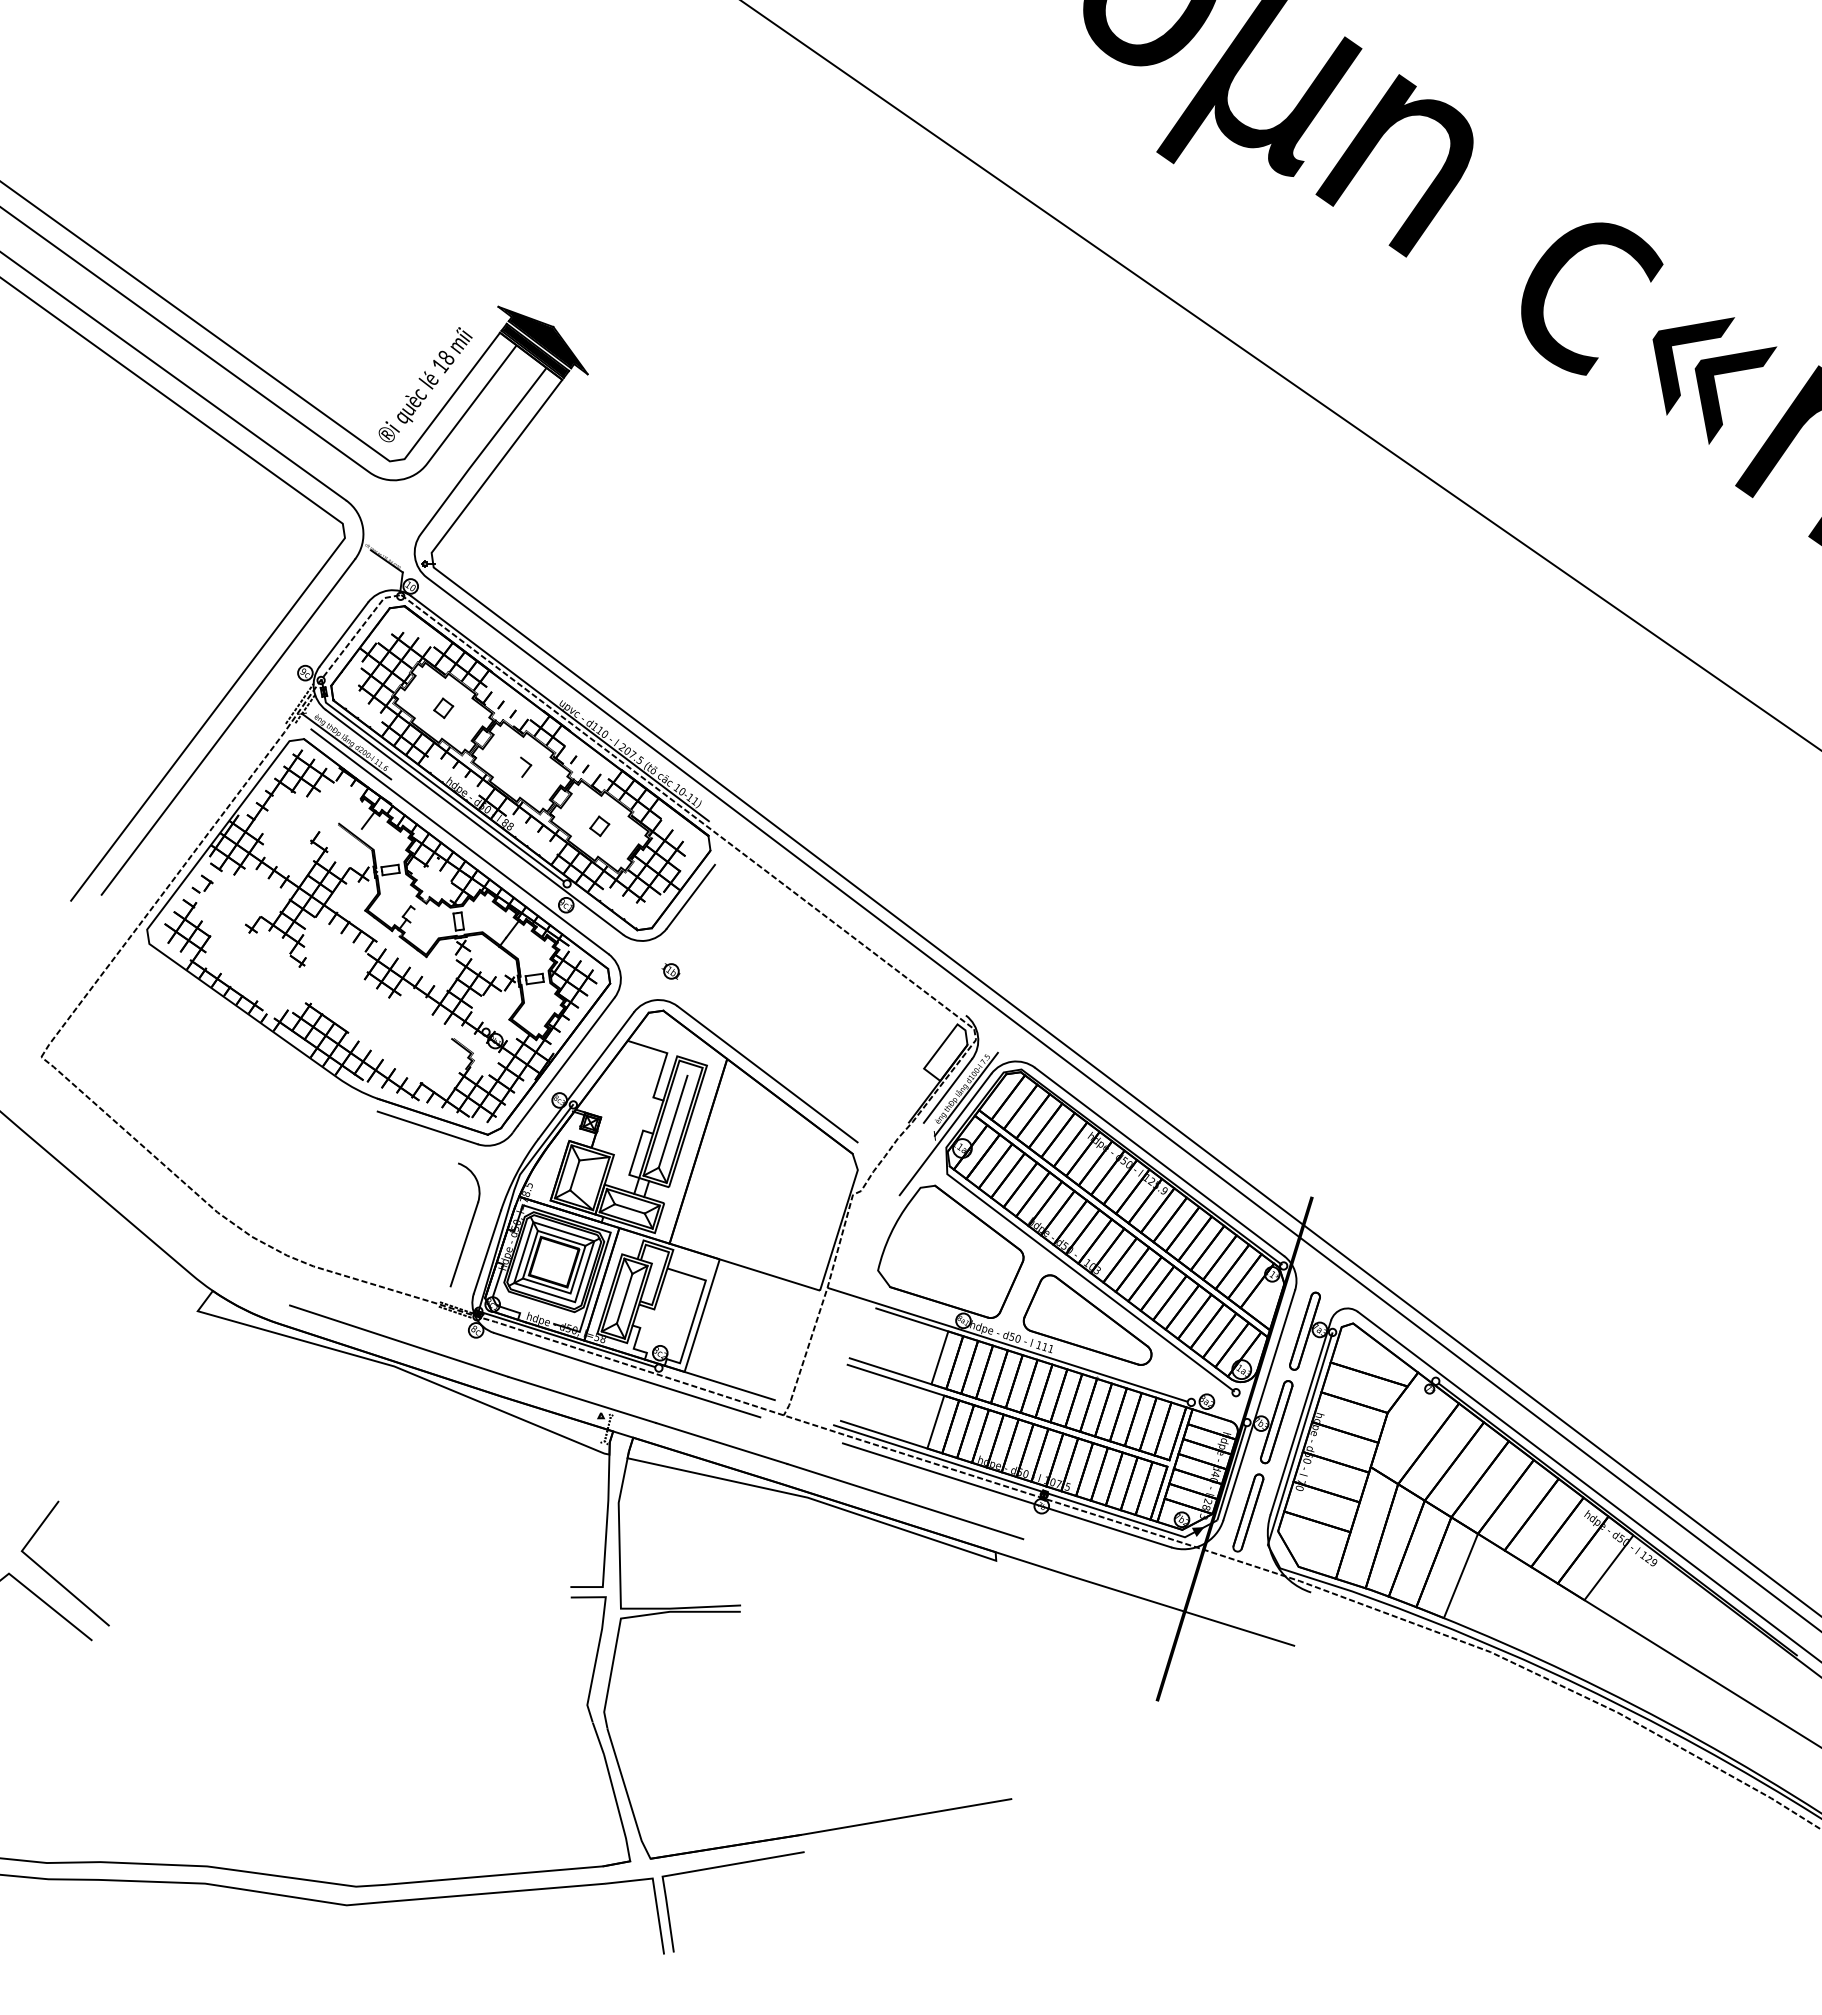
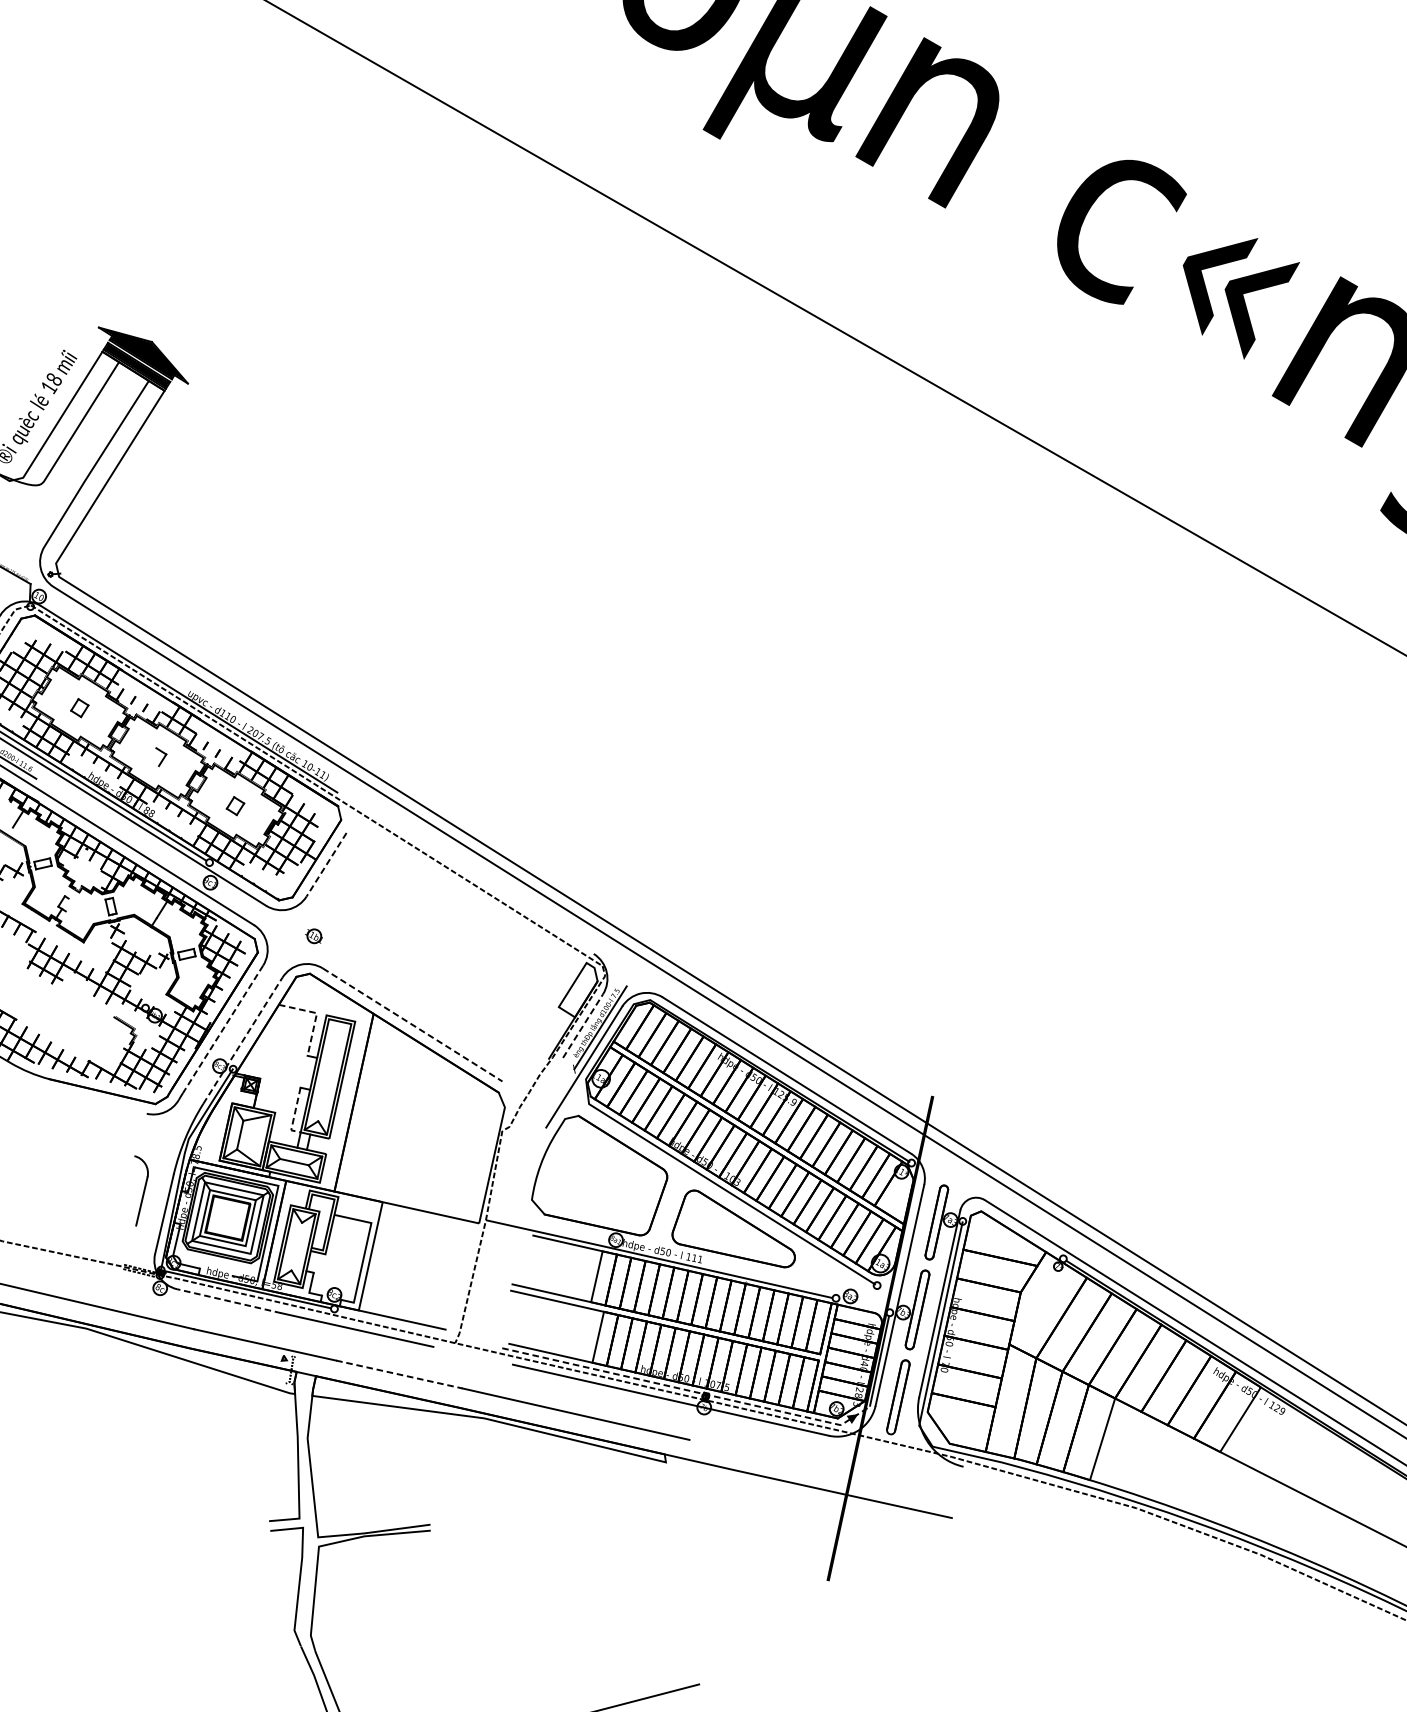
line: (690, 896) -> (326, 864), solid -> dashed
line: (666, 1055) -> (316, 1015), solid -> dashed
line: (566, 1062) -> (223, 1030), solid -> dashed
line: (767, 1074) -> (412, 1025), solid -> dashed
line: (586, 1075) -> (243, 1040), solid -> dashed
line: (947, 1091) -> (582, 1026), solid -> dashed
line: (672, 1121) -> (327, 1076), removed
line: (427, 1127) -> (98, 1102), removed
line: (634, 1158) -> (294, 1114), solid -> dashed
part: (464, 1224) -> (140, 1190), size x0.6
line: (624, 1298) -> (296, 1246), removed
line: (548, 1350) -> (229, 1301), solid -> dashed
line: (721, 1443) -> (399, 1374), solid -> dashed
line: (1027, 1486) -> (689, 1390), solid -> dashed

